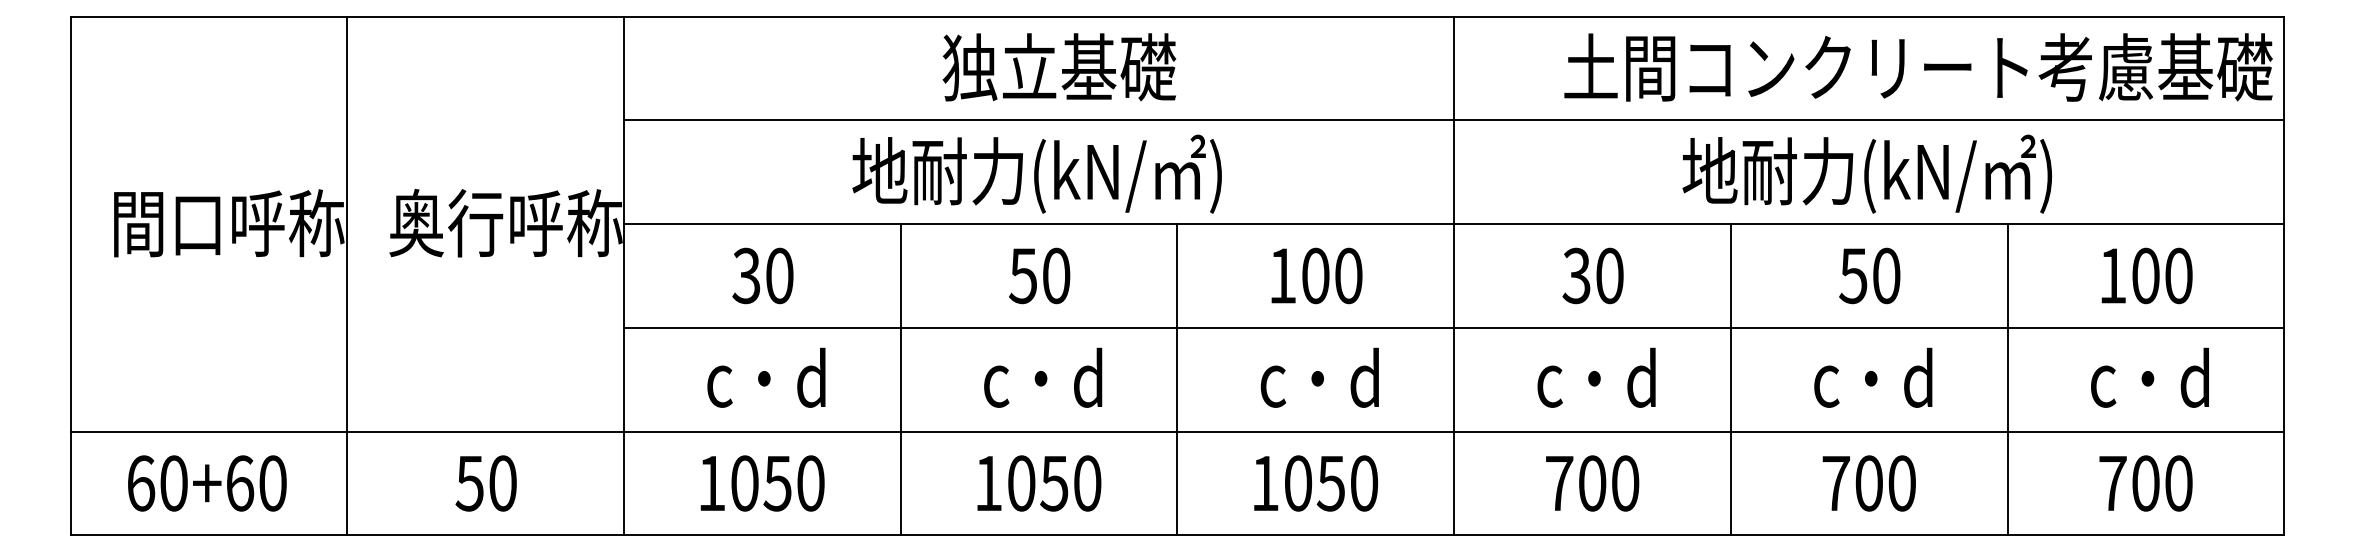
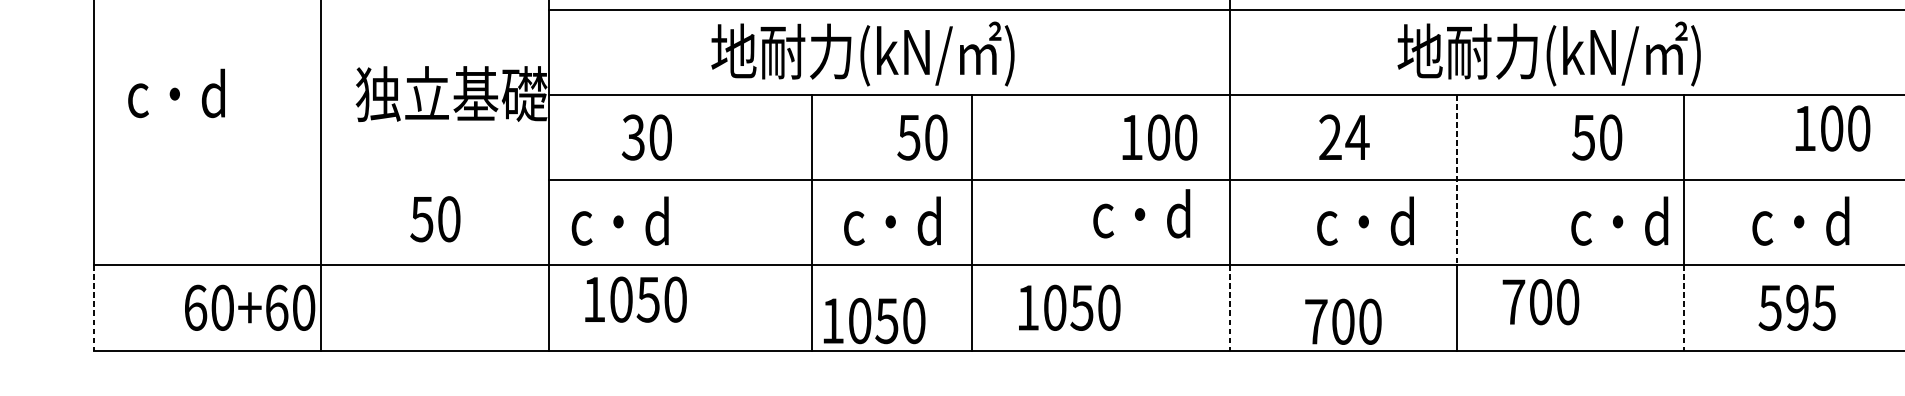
text: (1036, 173) -> (862, 53), moved
text: (1866, 173) -> (1548, 53), moved
text: (227, 223) -> (223, 94), 間口呼称 -> c・d
text: (505, 223) -> (451, 94), 奥行呼称 -> 独立基礎
text: (762, 275) -> (646, 137), moved
text: (1039, 275) -> (922, 137), moved
text: (1316, 275) -> (1159, 137), moved
text: (1593, 275) -> (1344, 137), 30 -> 24
text: (1869, 275) -> (1596, 137), moved
text: (2146, 275) -> (1832, 128), moved
line: (1730, 327) -> (1456, 179), solid -> dashed
text: (766, 377) -> (620, 220), moved
text: (1319, 377) -> (1141, 213), moved
text: (1596, 377) -> (1365, 220), moved
text: (1873, 377) -> (1619, 220), moved
line: (900, 379) -> (811, 222), moved
line: (1177, 379) -> (972, 222), moved
line: (70, 483) -> (94, 307), solid -> dashed
text: (207, 483) -> (250, 307), moved
text: (485, 483) -> (434, 219), moved
text: (762, 483) -> (635, 299), moved
text: (1039, 483) -> (874, 321), moved
text: (1315, 483) -> (1069, 307), moved
line: (1454, 483) -> (1230, 307), solid -> dashed
text: (1592, 483) -> (1343, 321), moved
text: (1868, 483) -> (1540, 302), moved
line: (2007, 483) -> (1683, 307), solid -> dashed
text: (2145, 483) -> (1797, 307), 700 -> 595

